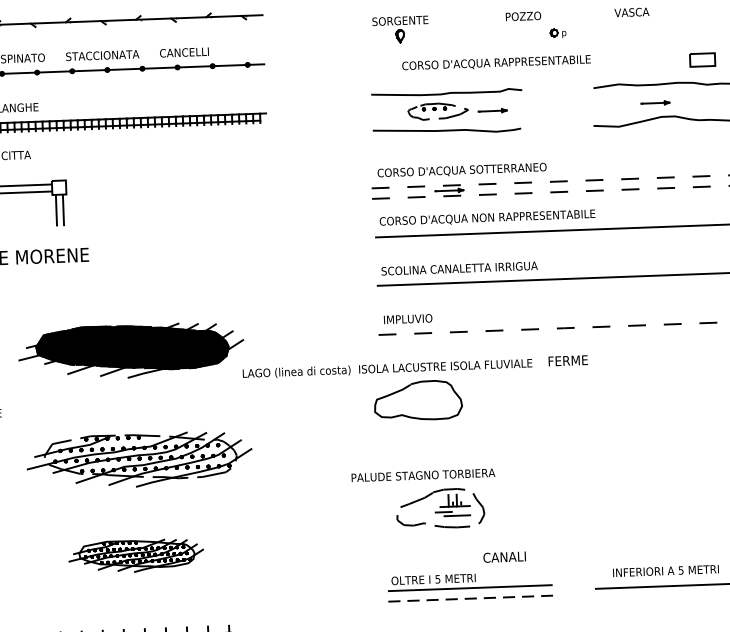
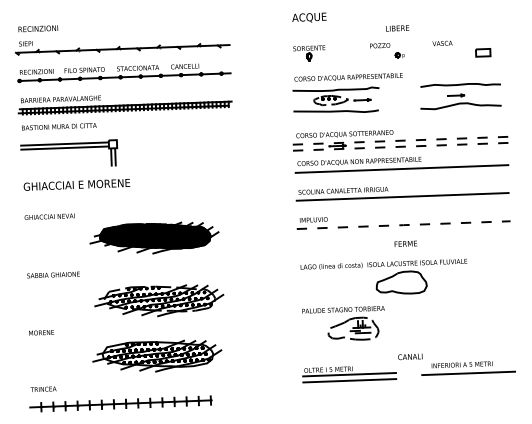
part: (703, 59) -> (483, 52), moved
text: (496, 62) -> (348, 77), moved
part: (386, 389) -> (383, 276), moved
part: (423, 499) -> (343, 323), moved
part: (136, 554) -> (157, 355), size x1.67
text: (504, 556) -> (410, 356), moved
line: (471, 598) -> (350, 380), dashed -> solid

